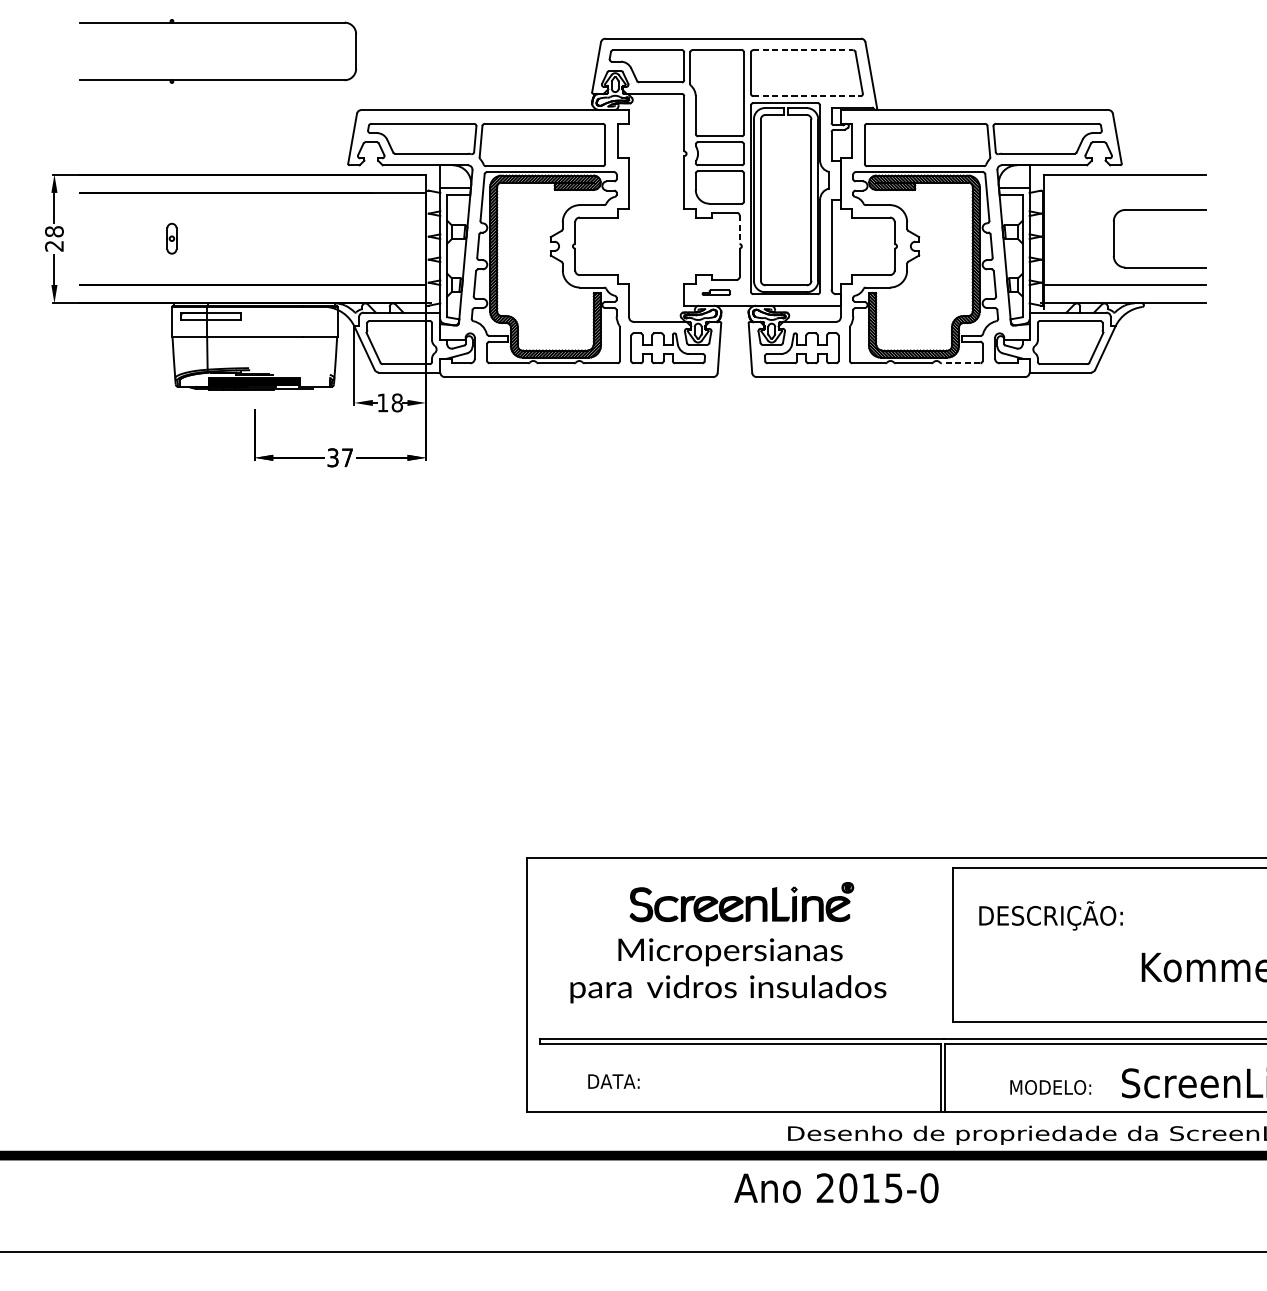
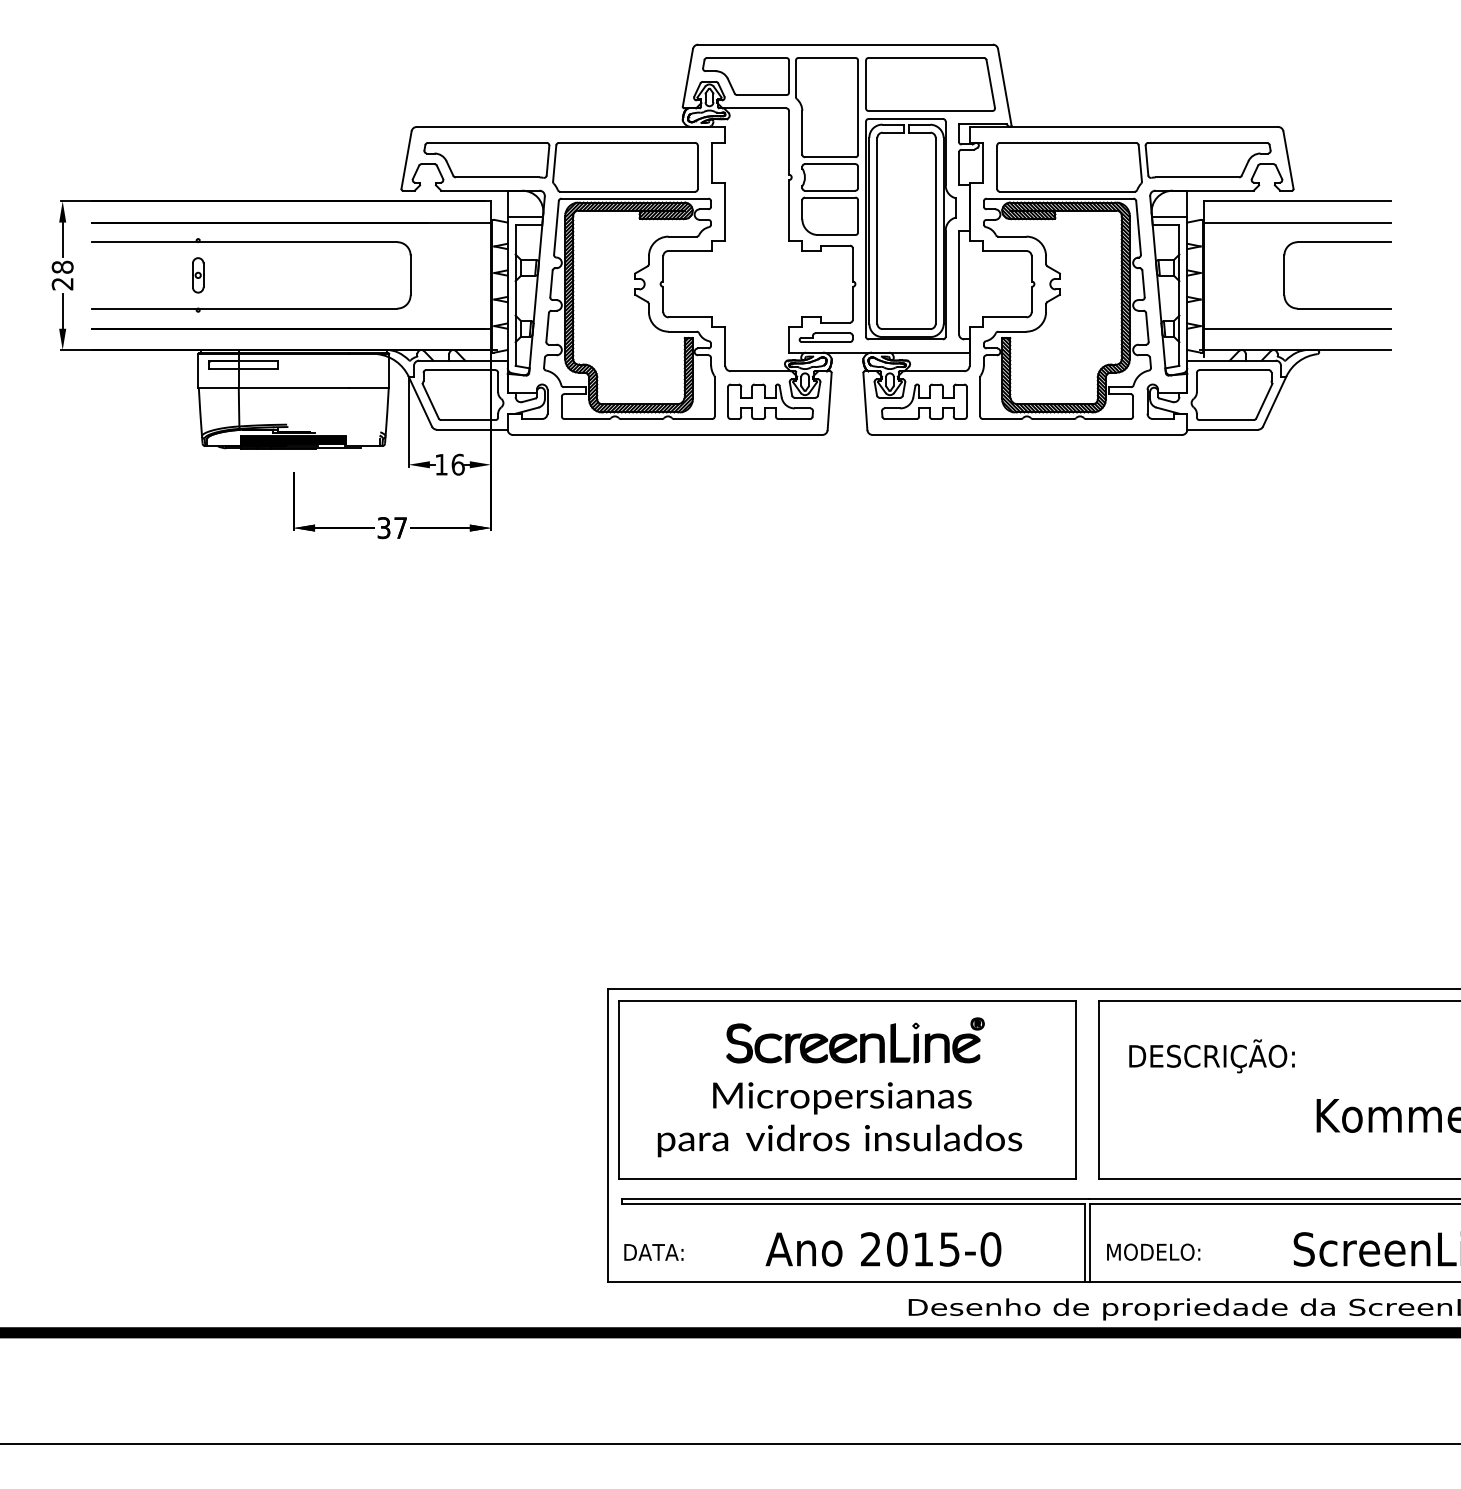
part: (218, 22) -> (251, 242), moved
line: (803, 49) -> (926, 57), dashed -> solid
line: (806, 96) -> (930, 111), dashed -> solid
line: (1124, 192) -> (1296, 222), added
line: (739, 229) -> (852, 264), dashed -> solid
part: (715, 292) -> (825, 337), size x1.67
line: (960, 363) -> (1107, 419), dashed -> solid
text: (396, 402) -> (457, 464), 18 -> 16
part: (734, 944) -> (847, 1089), added
text: (613, 1081) -> (653, 1252), moved
text: (1050, 1086) -> (1153, 1251), moved
text: (836, 1188) -> (883, 1249), moved

